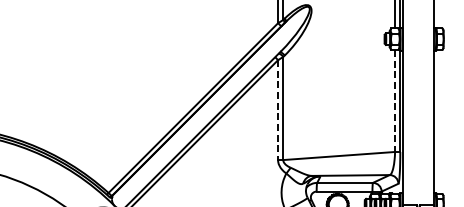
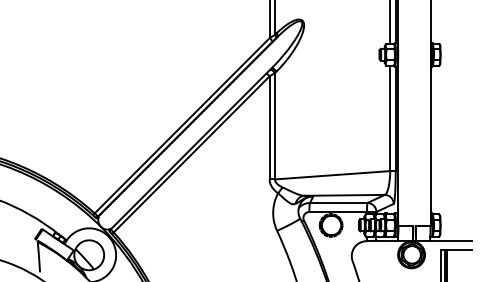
line: (395, 100) -> (390, 118), dashed -> solid
line: (277, 109) -> (269, 127), dashed -> solid

